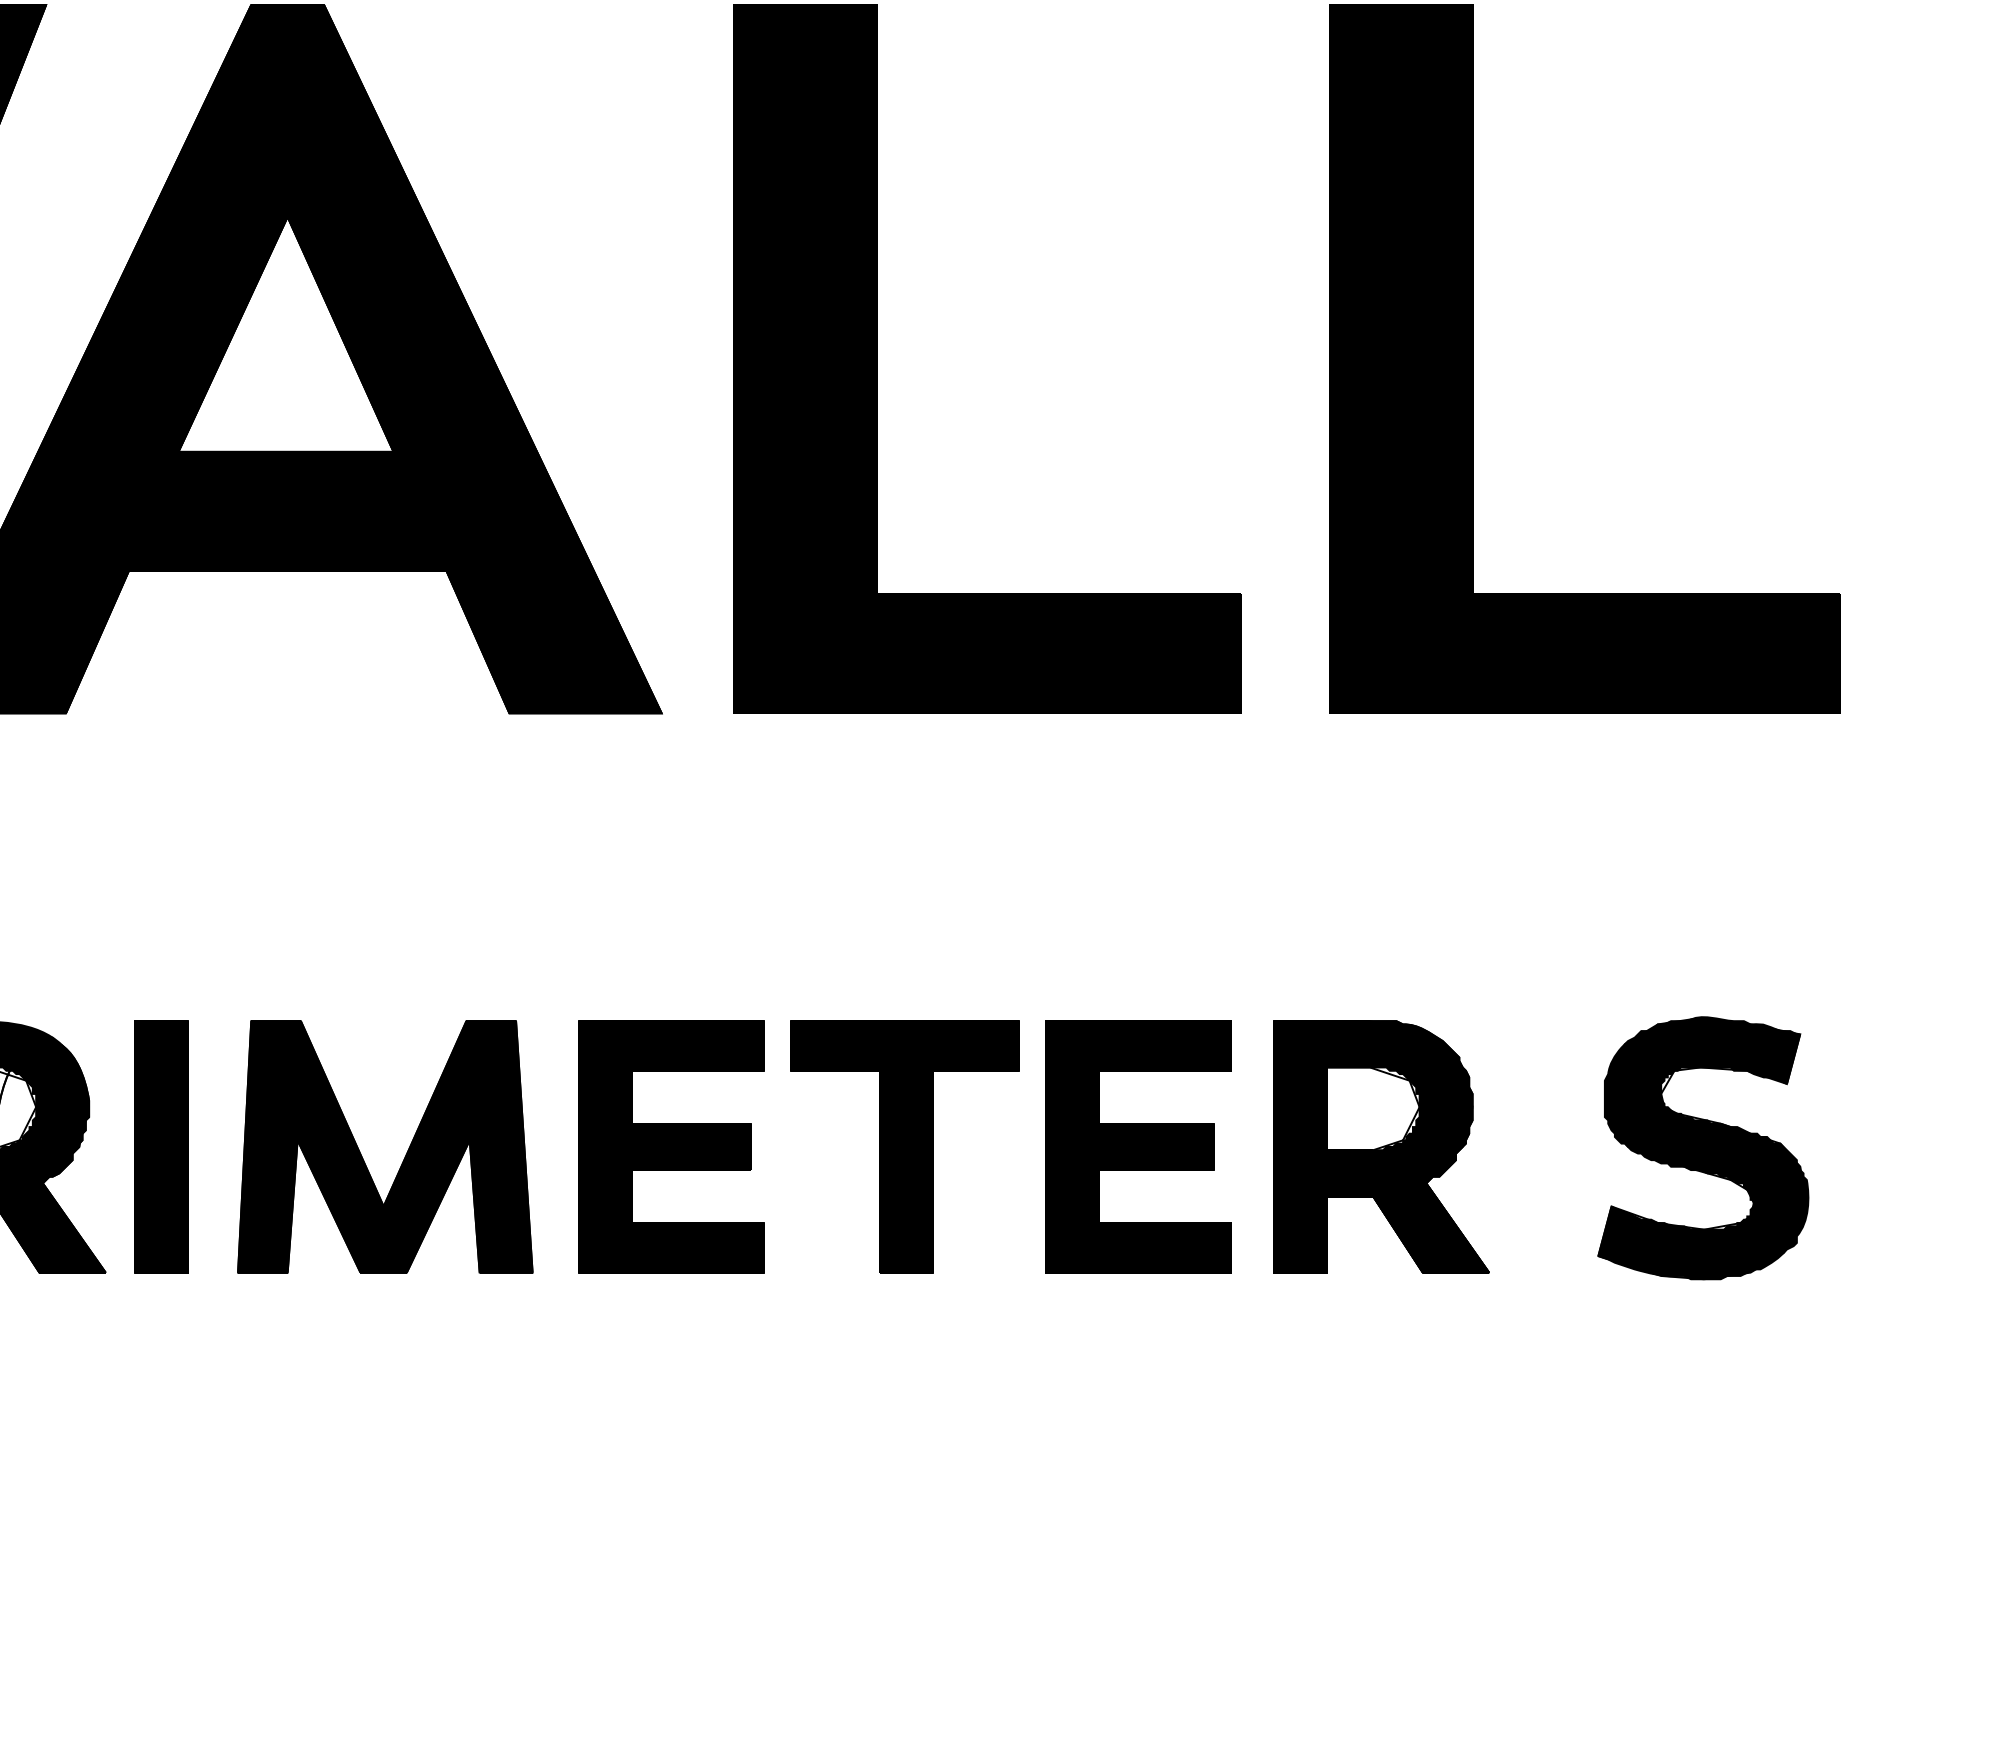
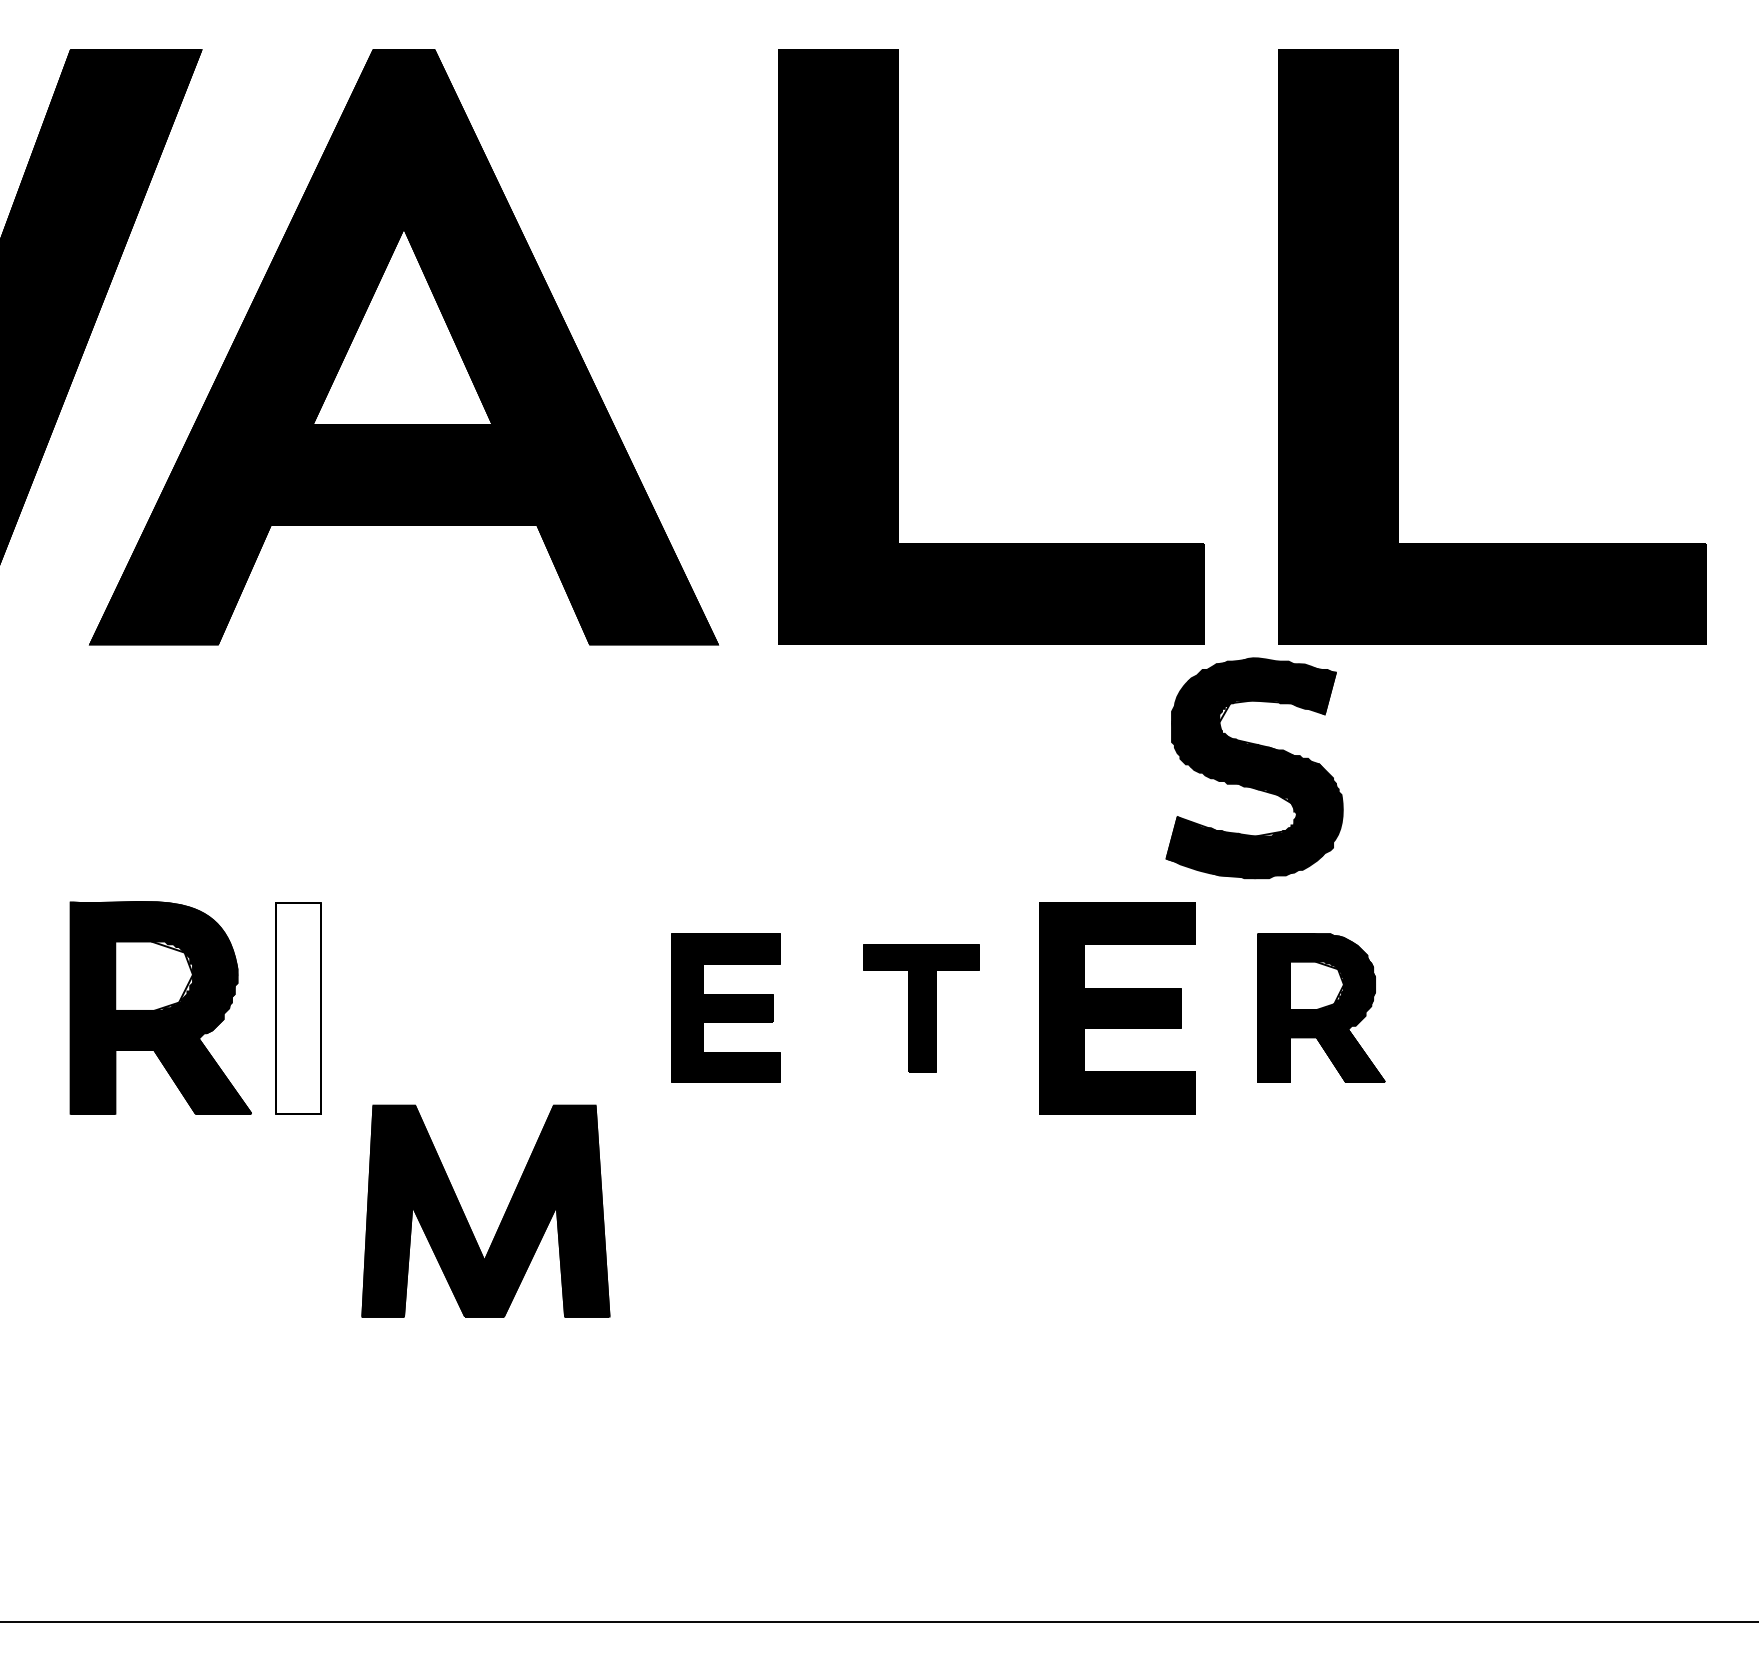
fill: (161, 1146) -> (298, 1007), removed
part: (1381, 1146) -> (1321, 1007), size x0.7
part: (670, 1147) -> (725, 1008), size x0.7
part: (904, 1147) -> (921, 1008), size x0.6
part: (1703, 1148) -> (1254, 768), moved
part: (405, 1154) -> (502, 1217), moved

